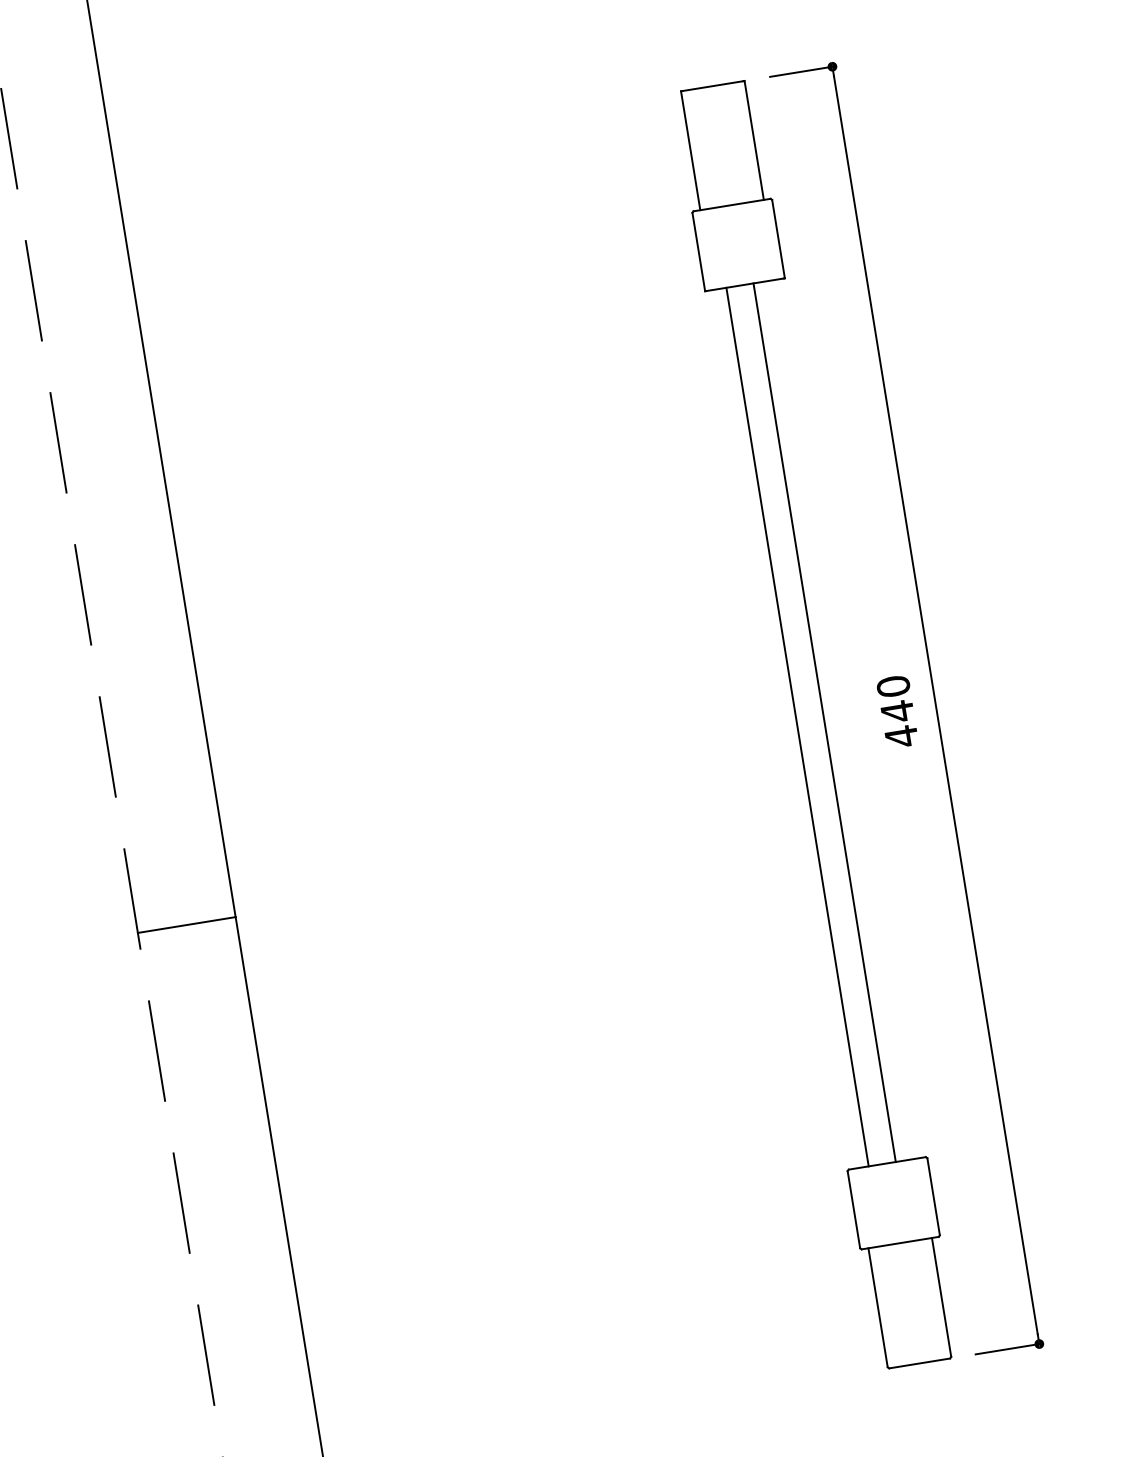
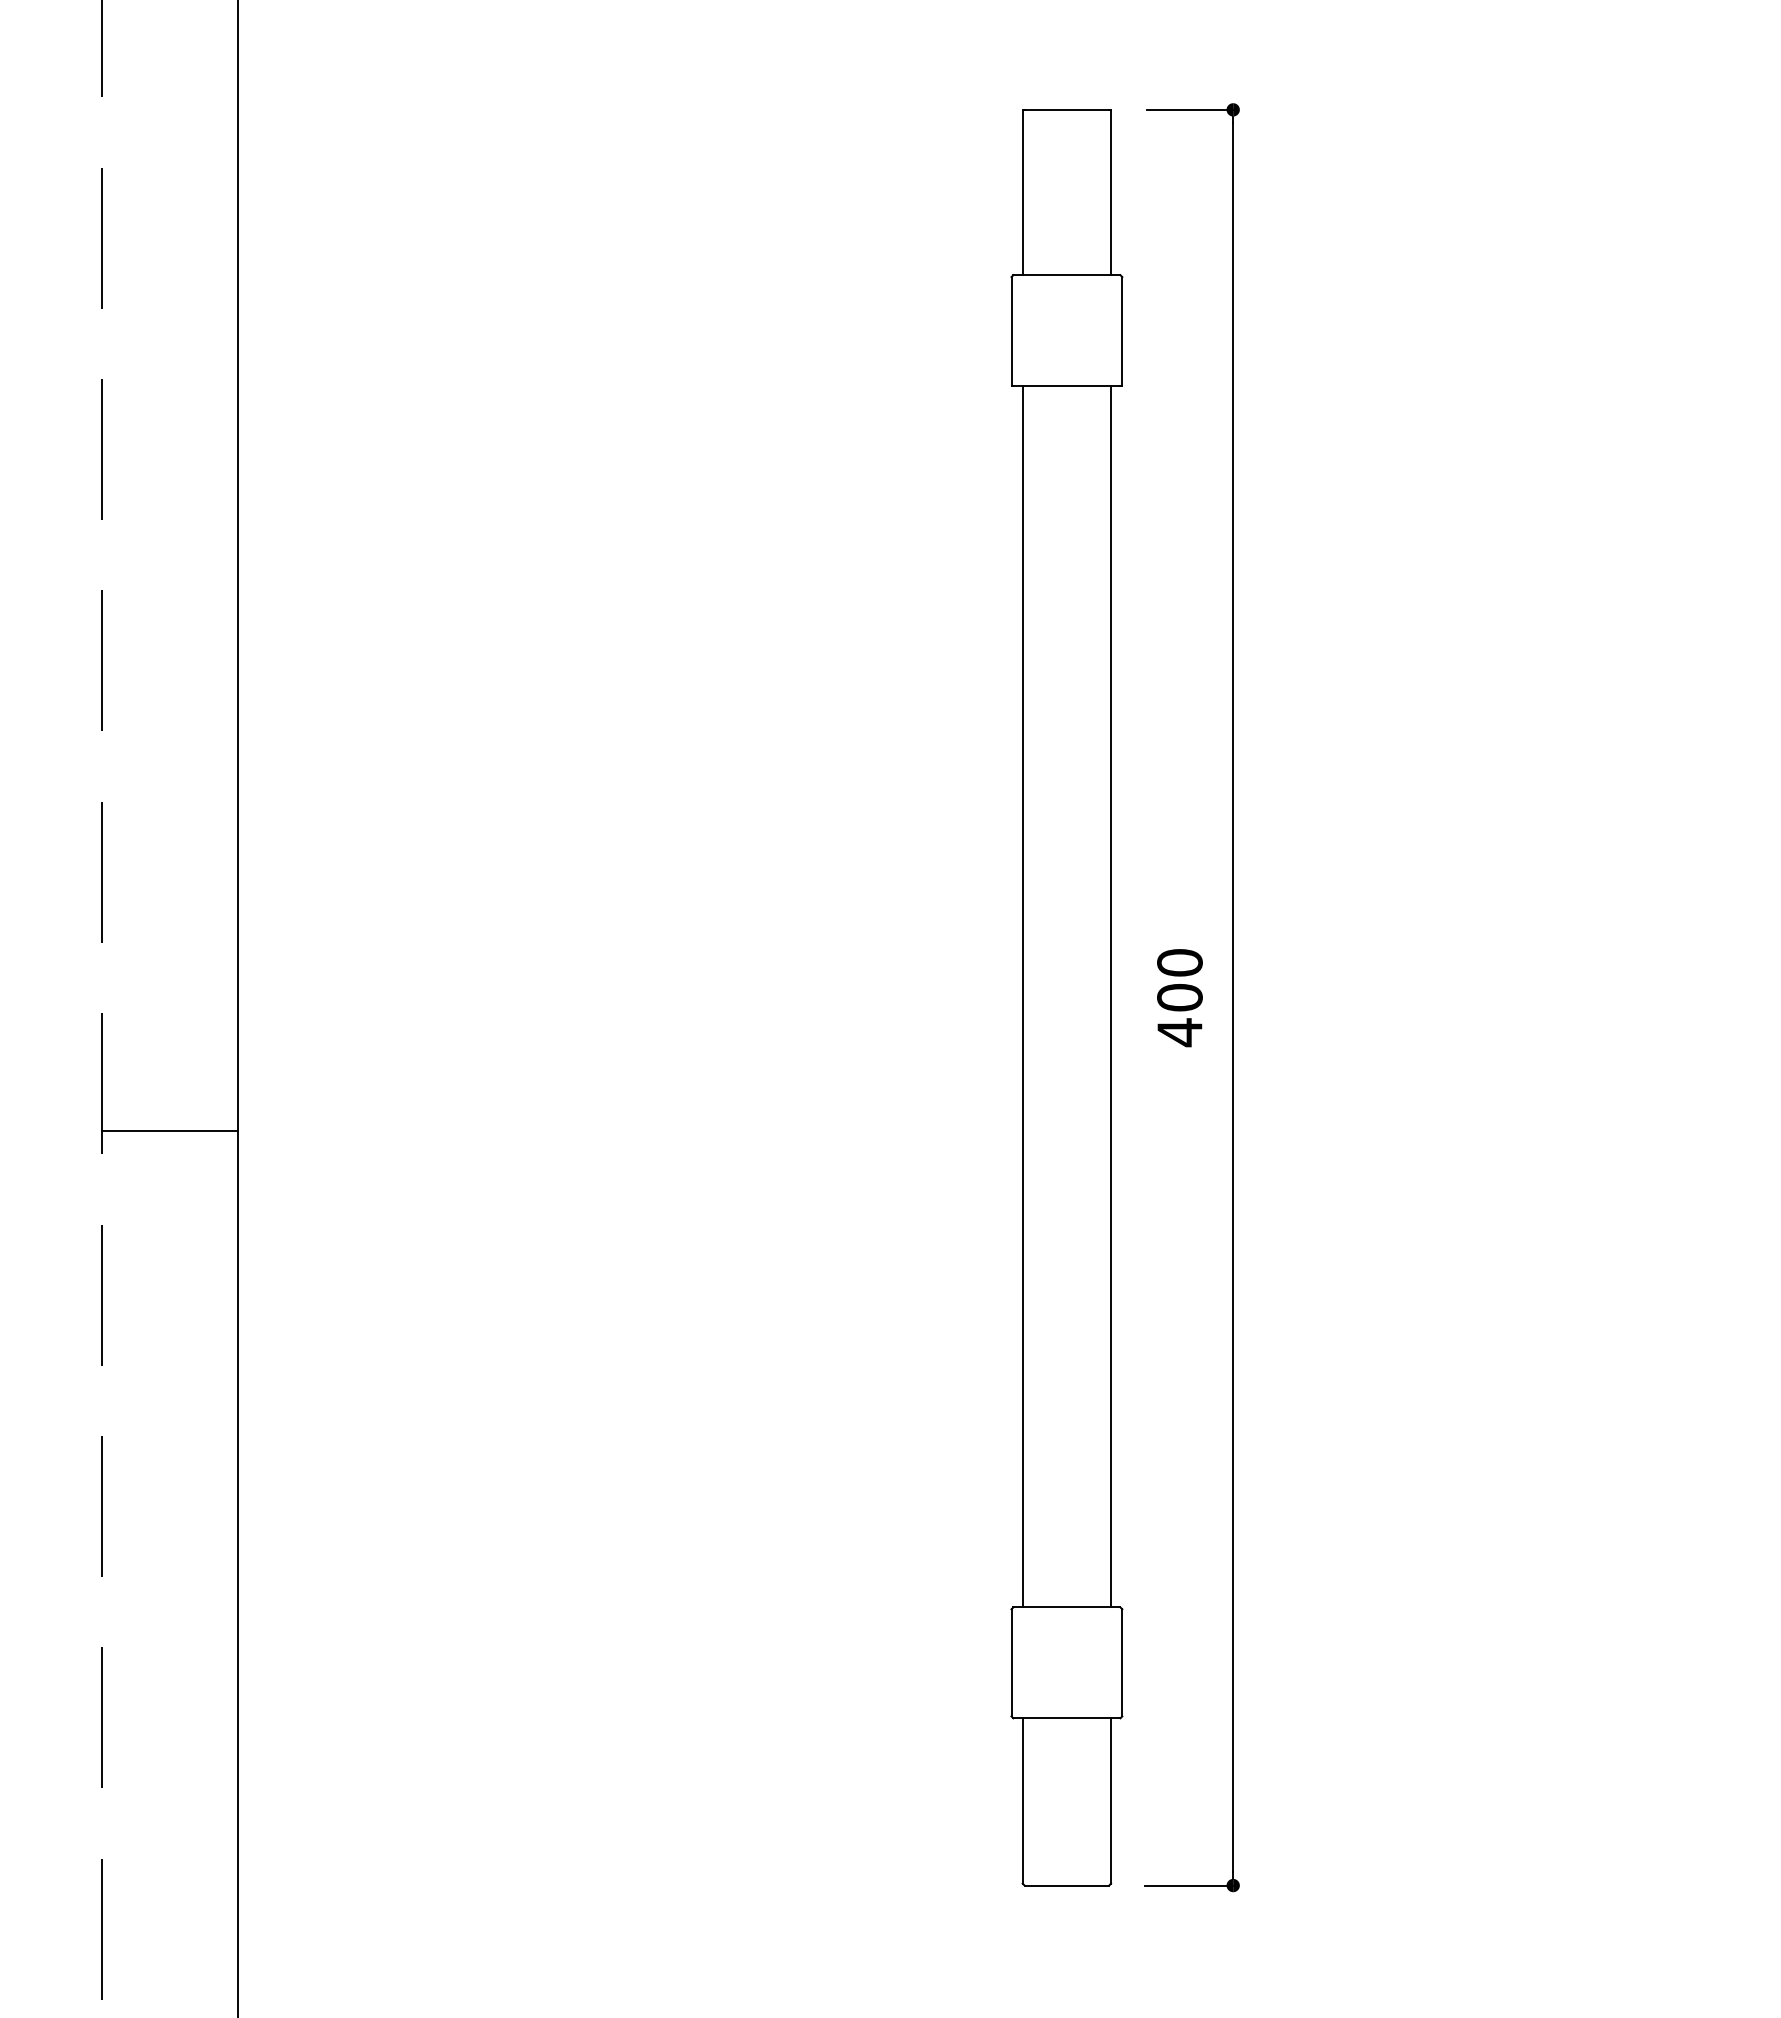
text: (897, 711) -> (1179, 997), 440 -> 400
line: (824, 722) -> (1022, 996), moved
line: (797, 726) -> (1111, 996), moved

